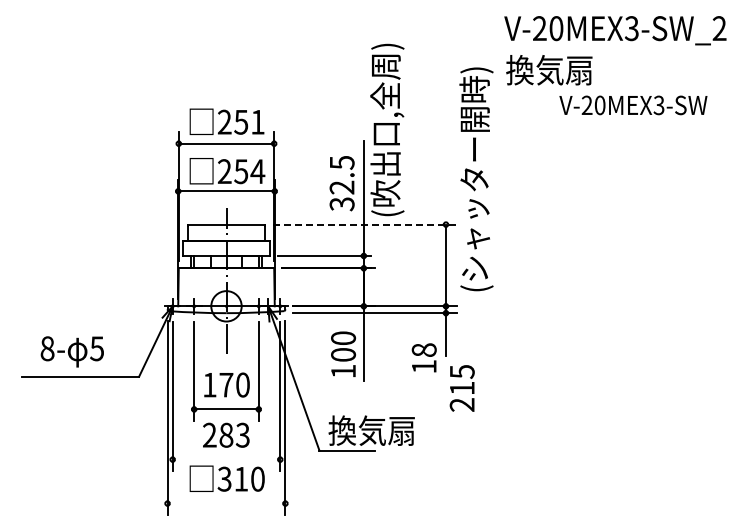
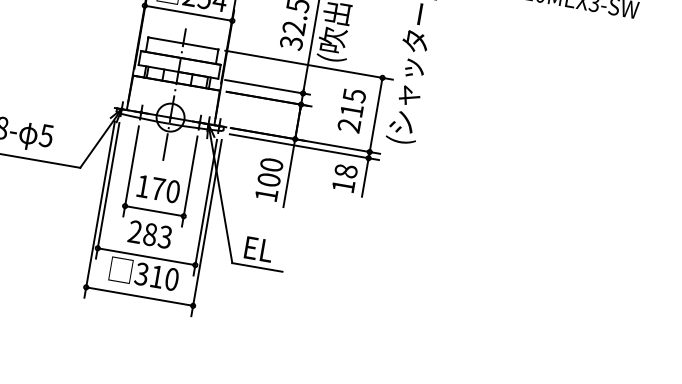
line: (365, 224) -> (309, 65), dashed -> solid
text: (423, 357) -> (344, 177), moved
text: (461, 388) -> (351, 110), moved
text: (371, 430) -> (282, 253), 換気扇 -> EL
line: (226, 459) -> (146, 256), added
line: (226, 503) -> (139, 296), added

